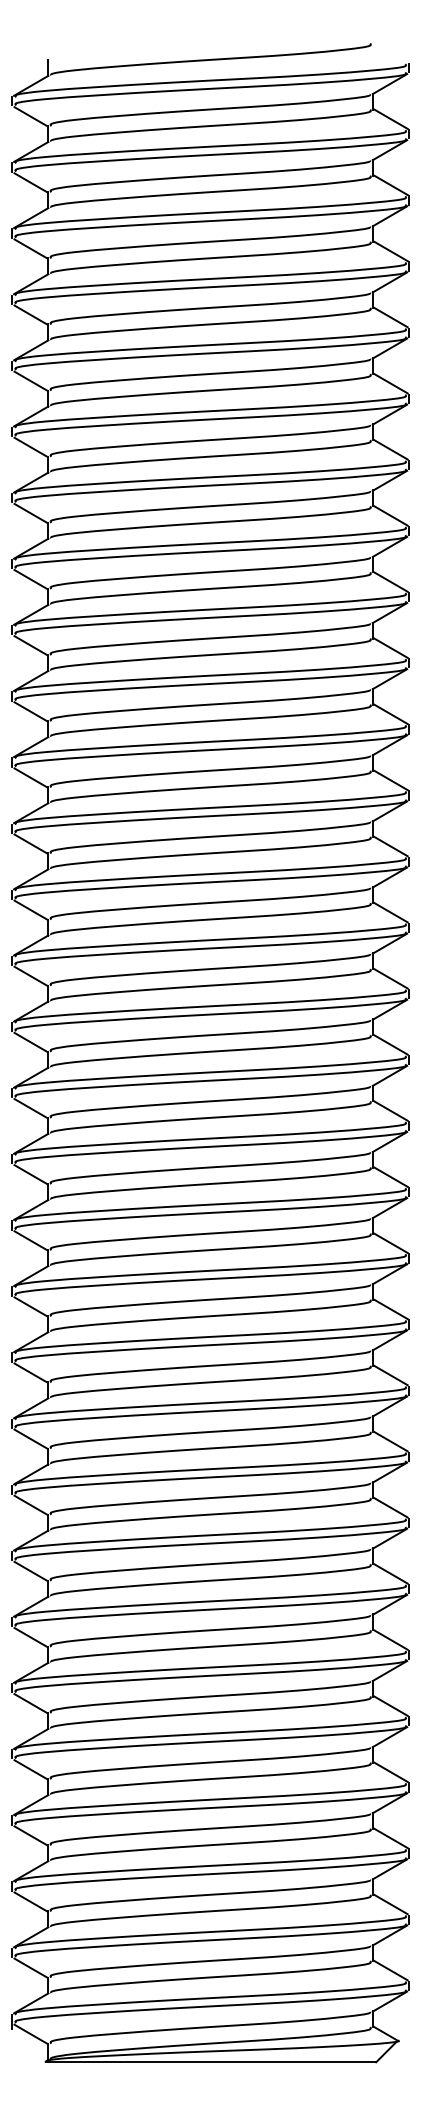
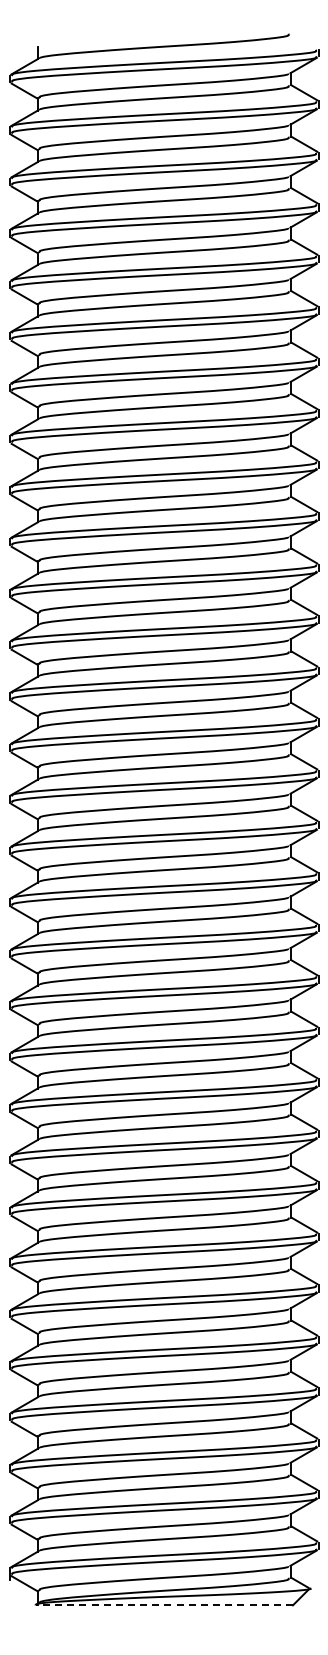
line: (211, 2062) -> (164, 1605), solid -> dashed

